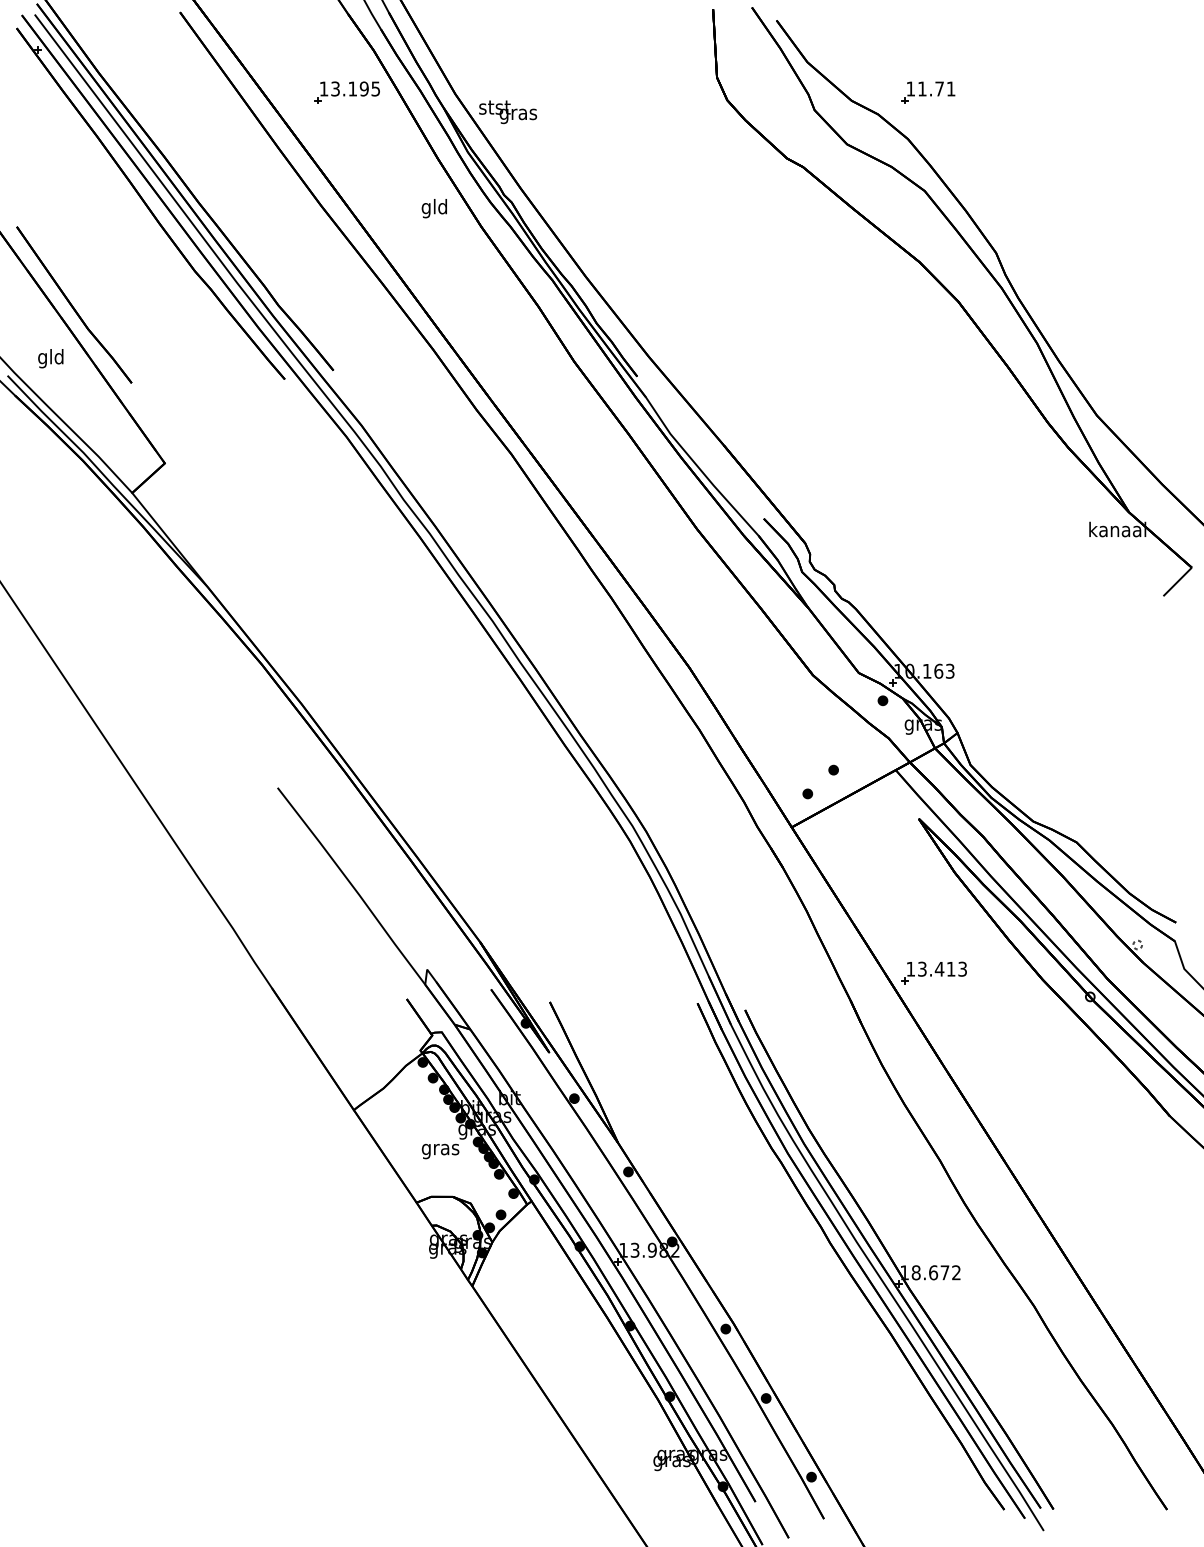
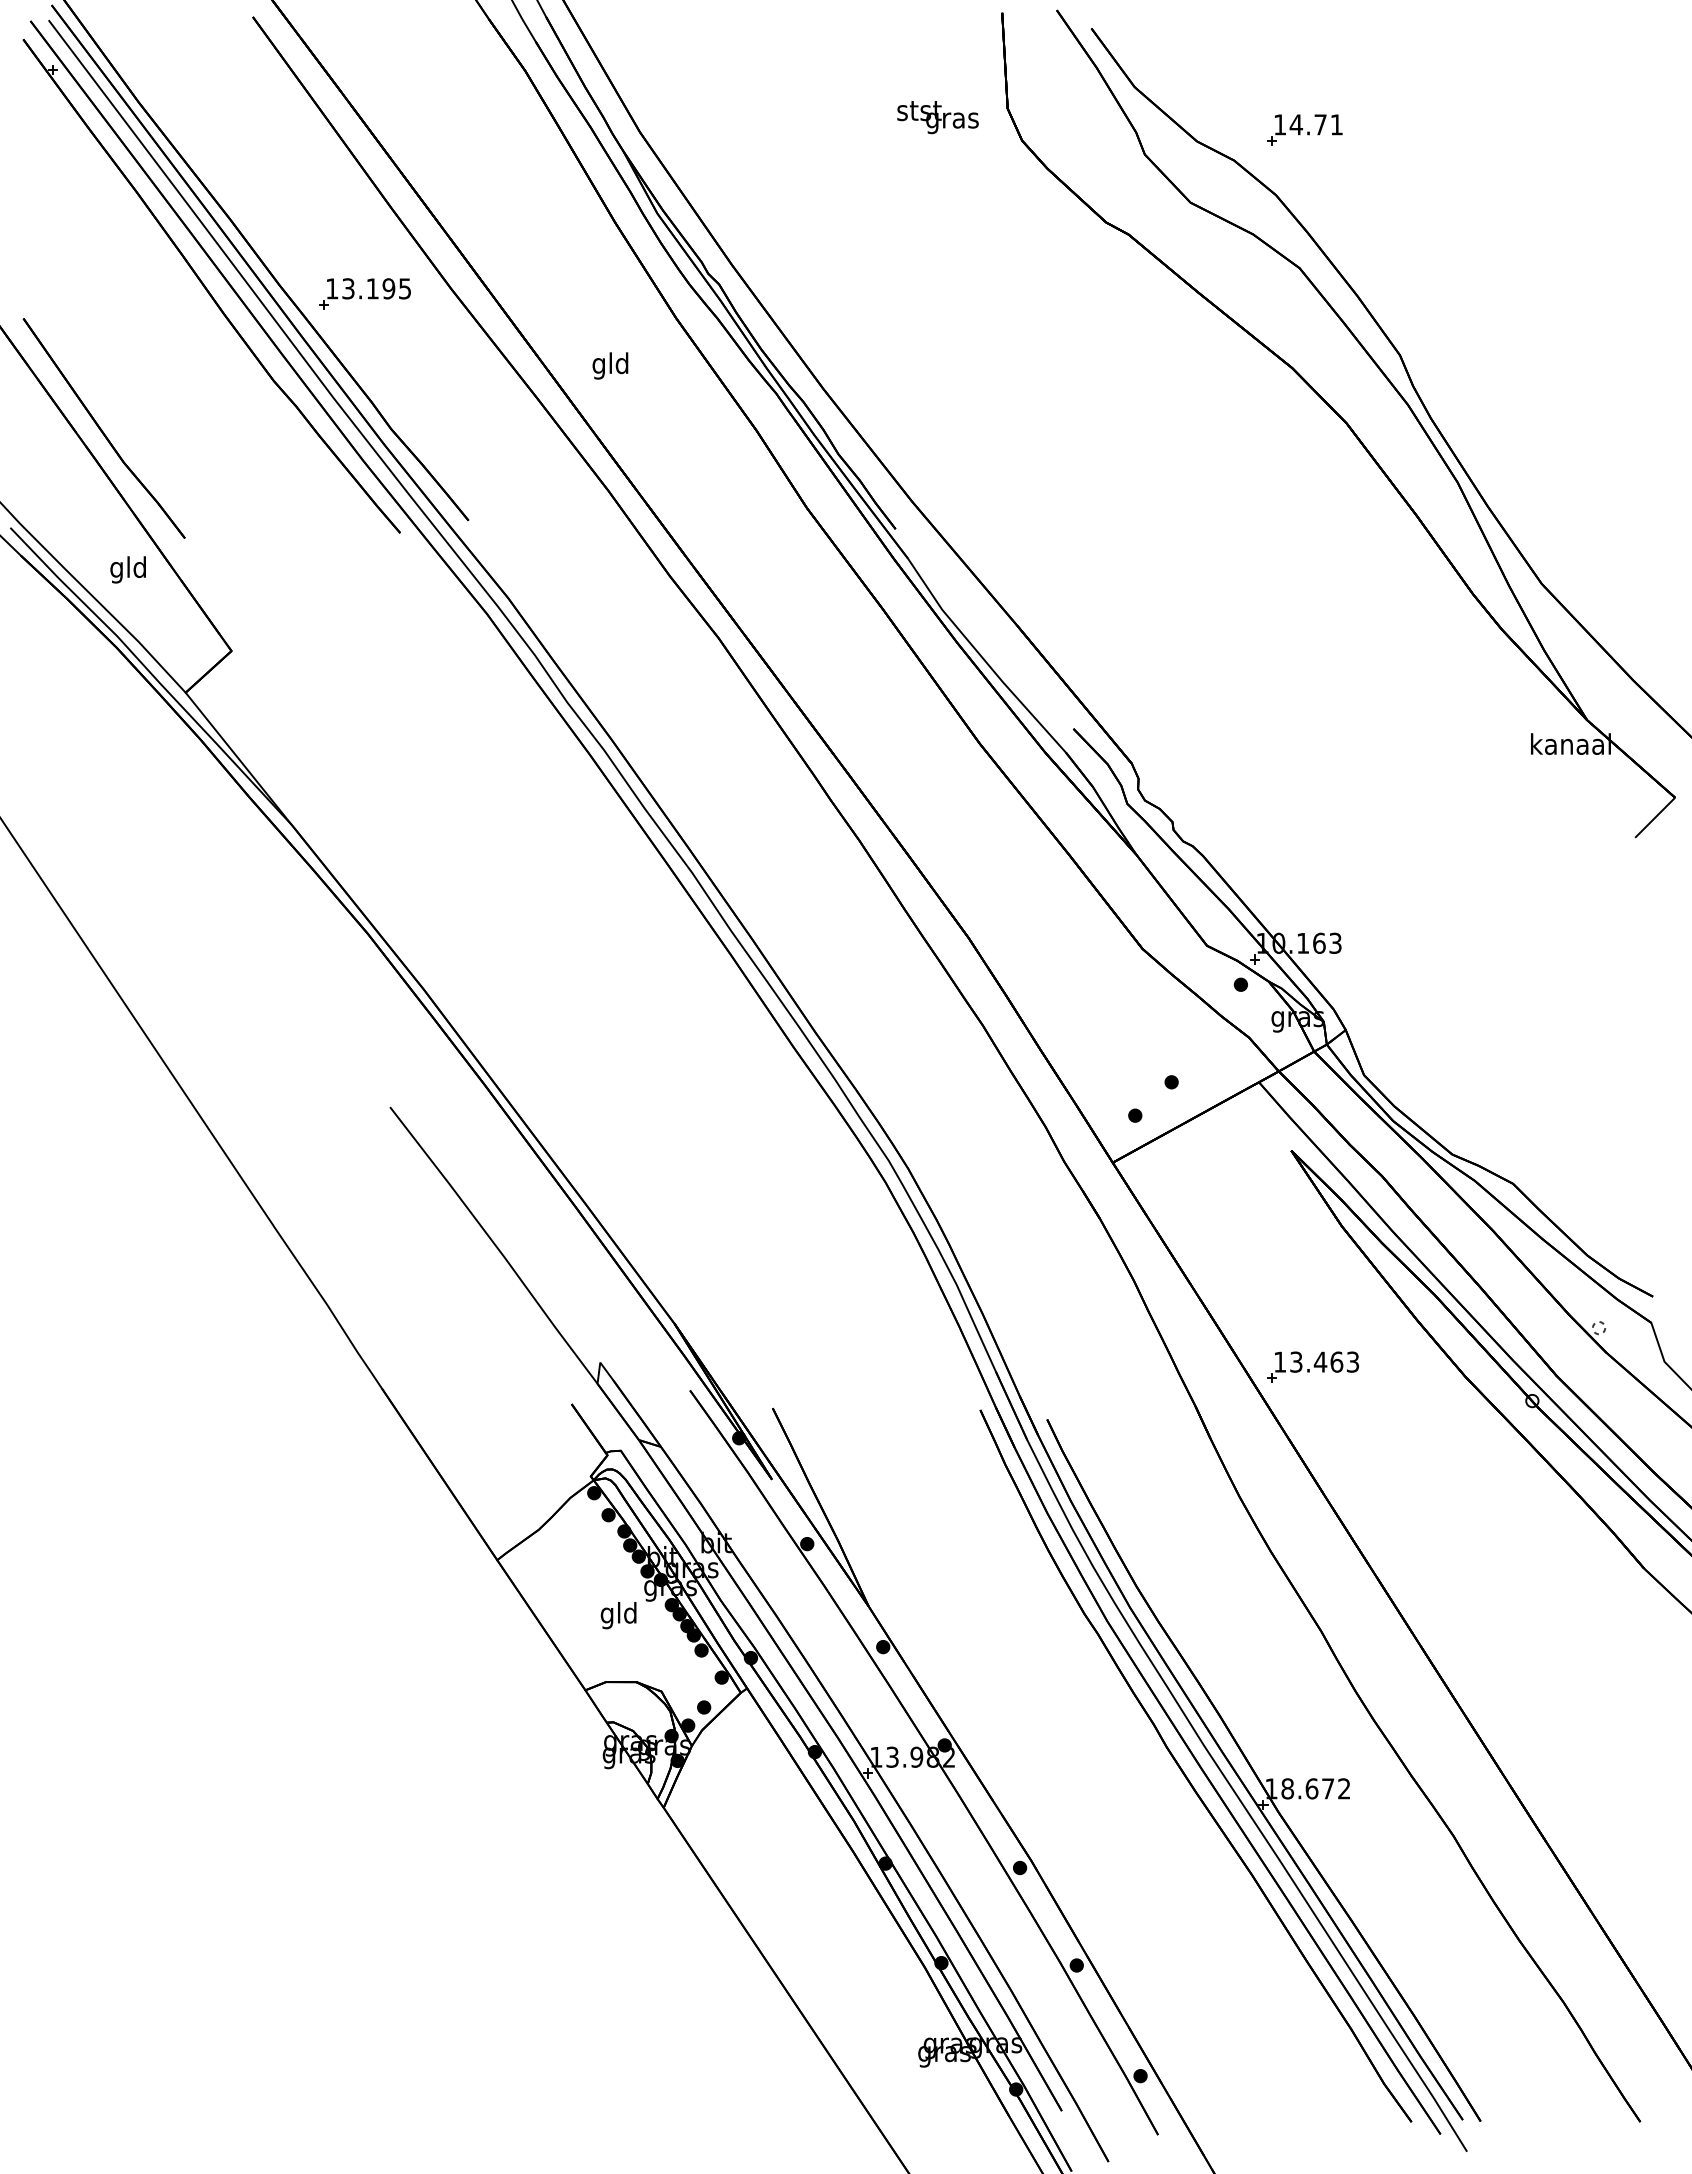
text: (922, 88) -> (1296, 124), 11.71 -> 14.71
part: (346, 92) -> (364, 293), moved
text: (507, 112) -> (937, 117), moved
text: (434, 208) -> (610, 365), moved
text: (50, 358) -> (127, 569), moved
text: (950, 968) -> (1336, 1361), 13.413 -> 13.463
text: (440, 1149) -> (618, 1615), gras -> gld

